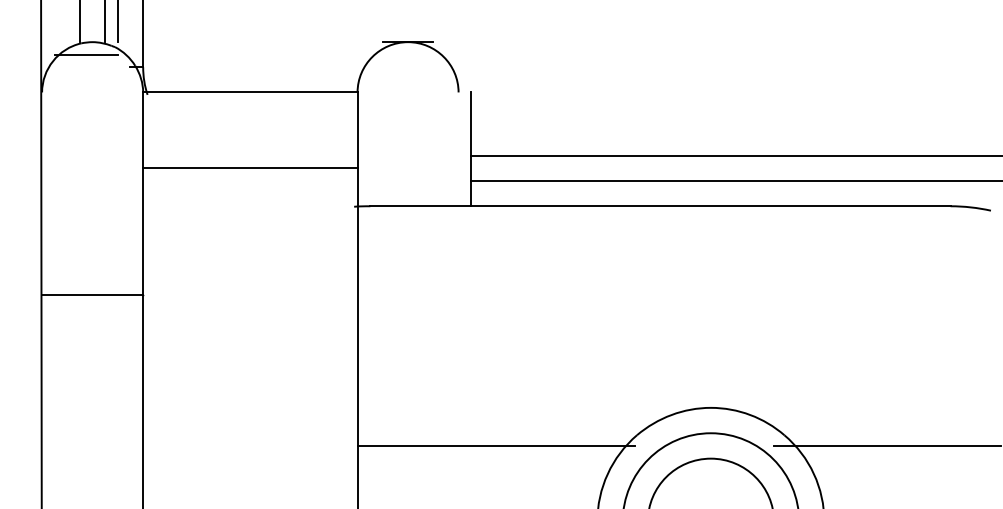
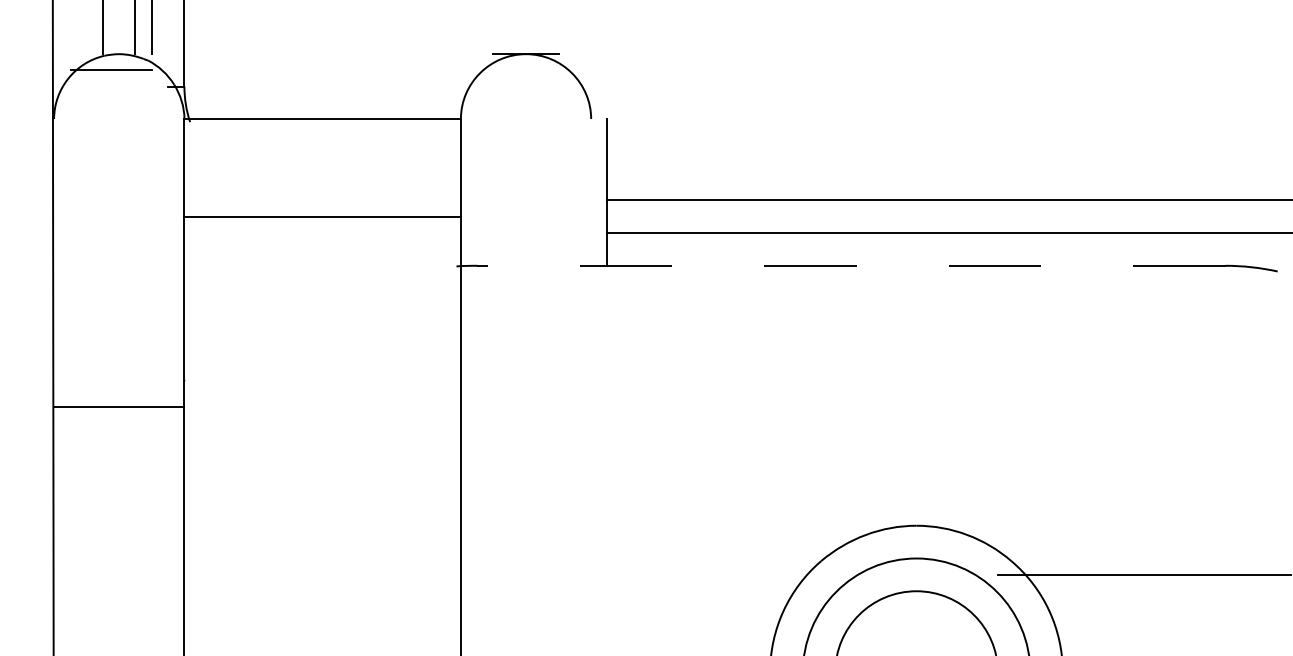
line: (659, 206) -> (850, 266), solid -> dashed
line: (92, 294) -> (119, 406), moved
line: (496, 445) -> (640, 574), removed

